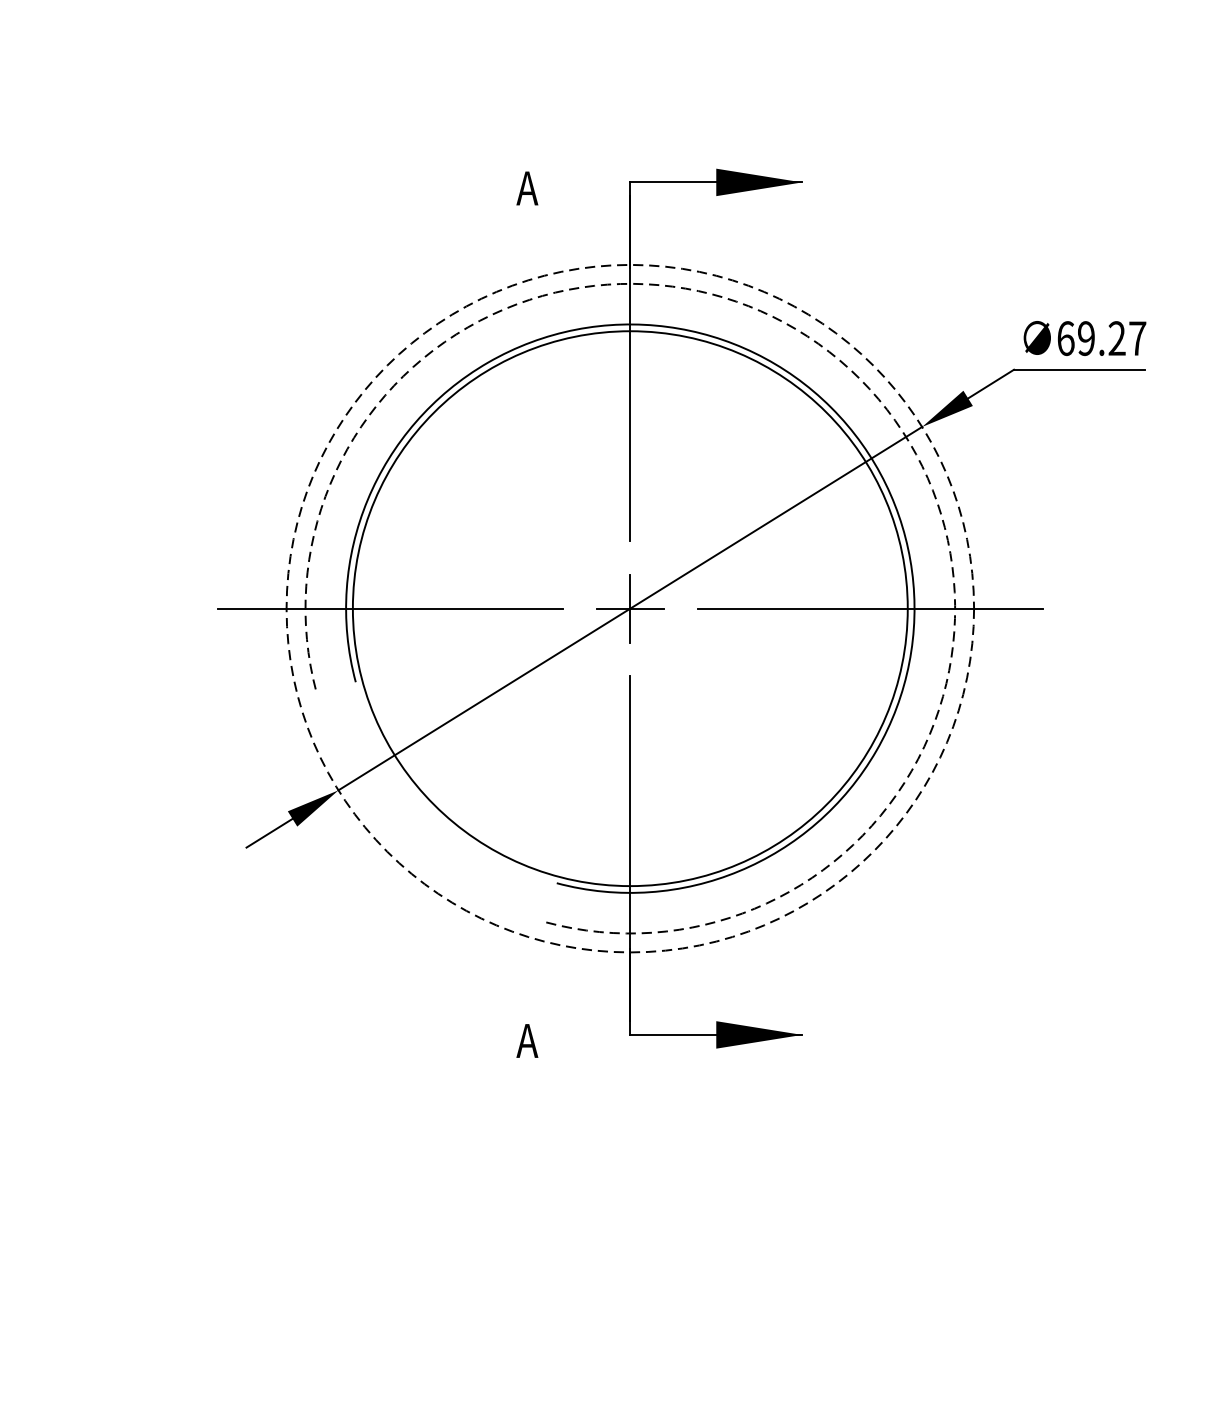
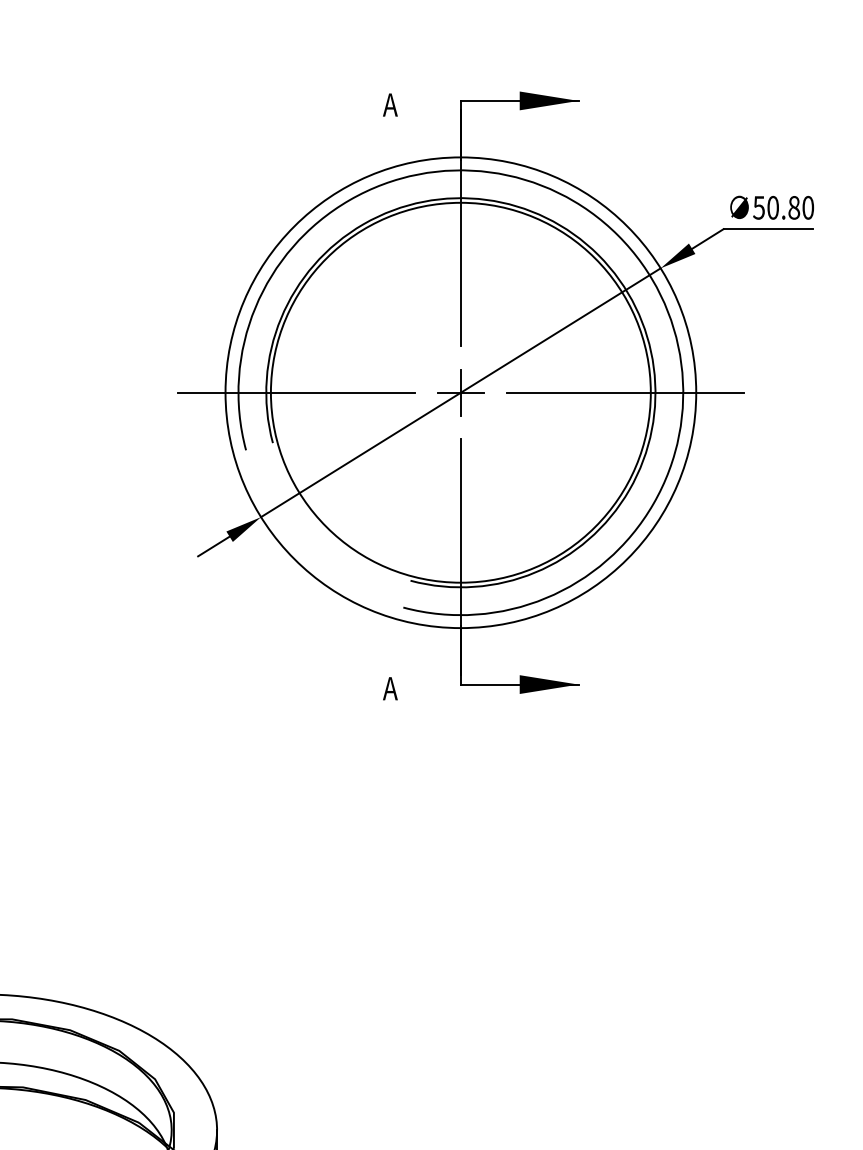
text: (1101, 338) -> (783, 207), 69.27 -> 50.80
arc: (860, 378) -> (618, 235), dashed -> solid
circle: (629, 608) -> (460, 392), dashed -> solid

